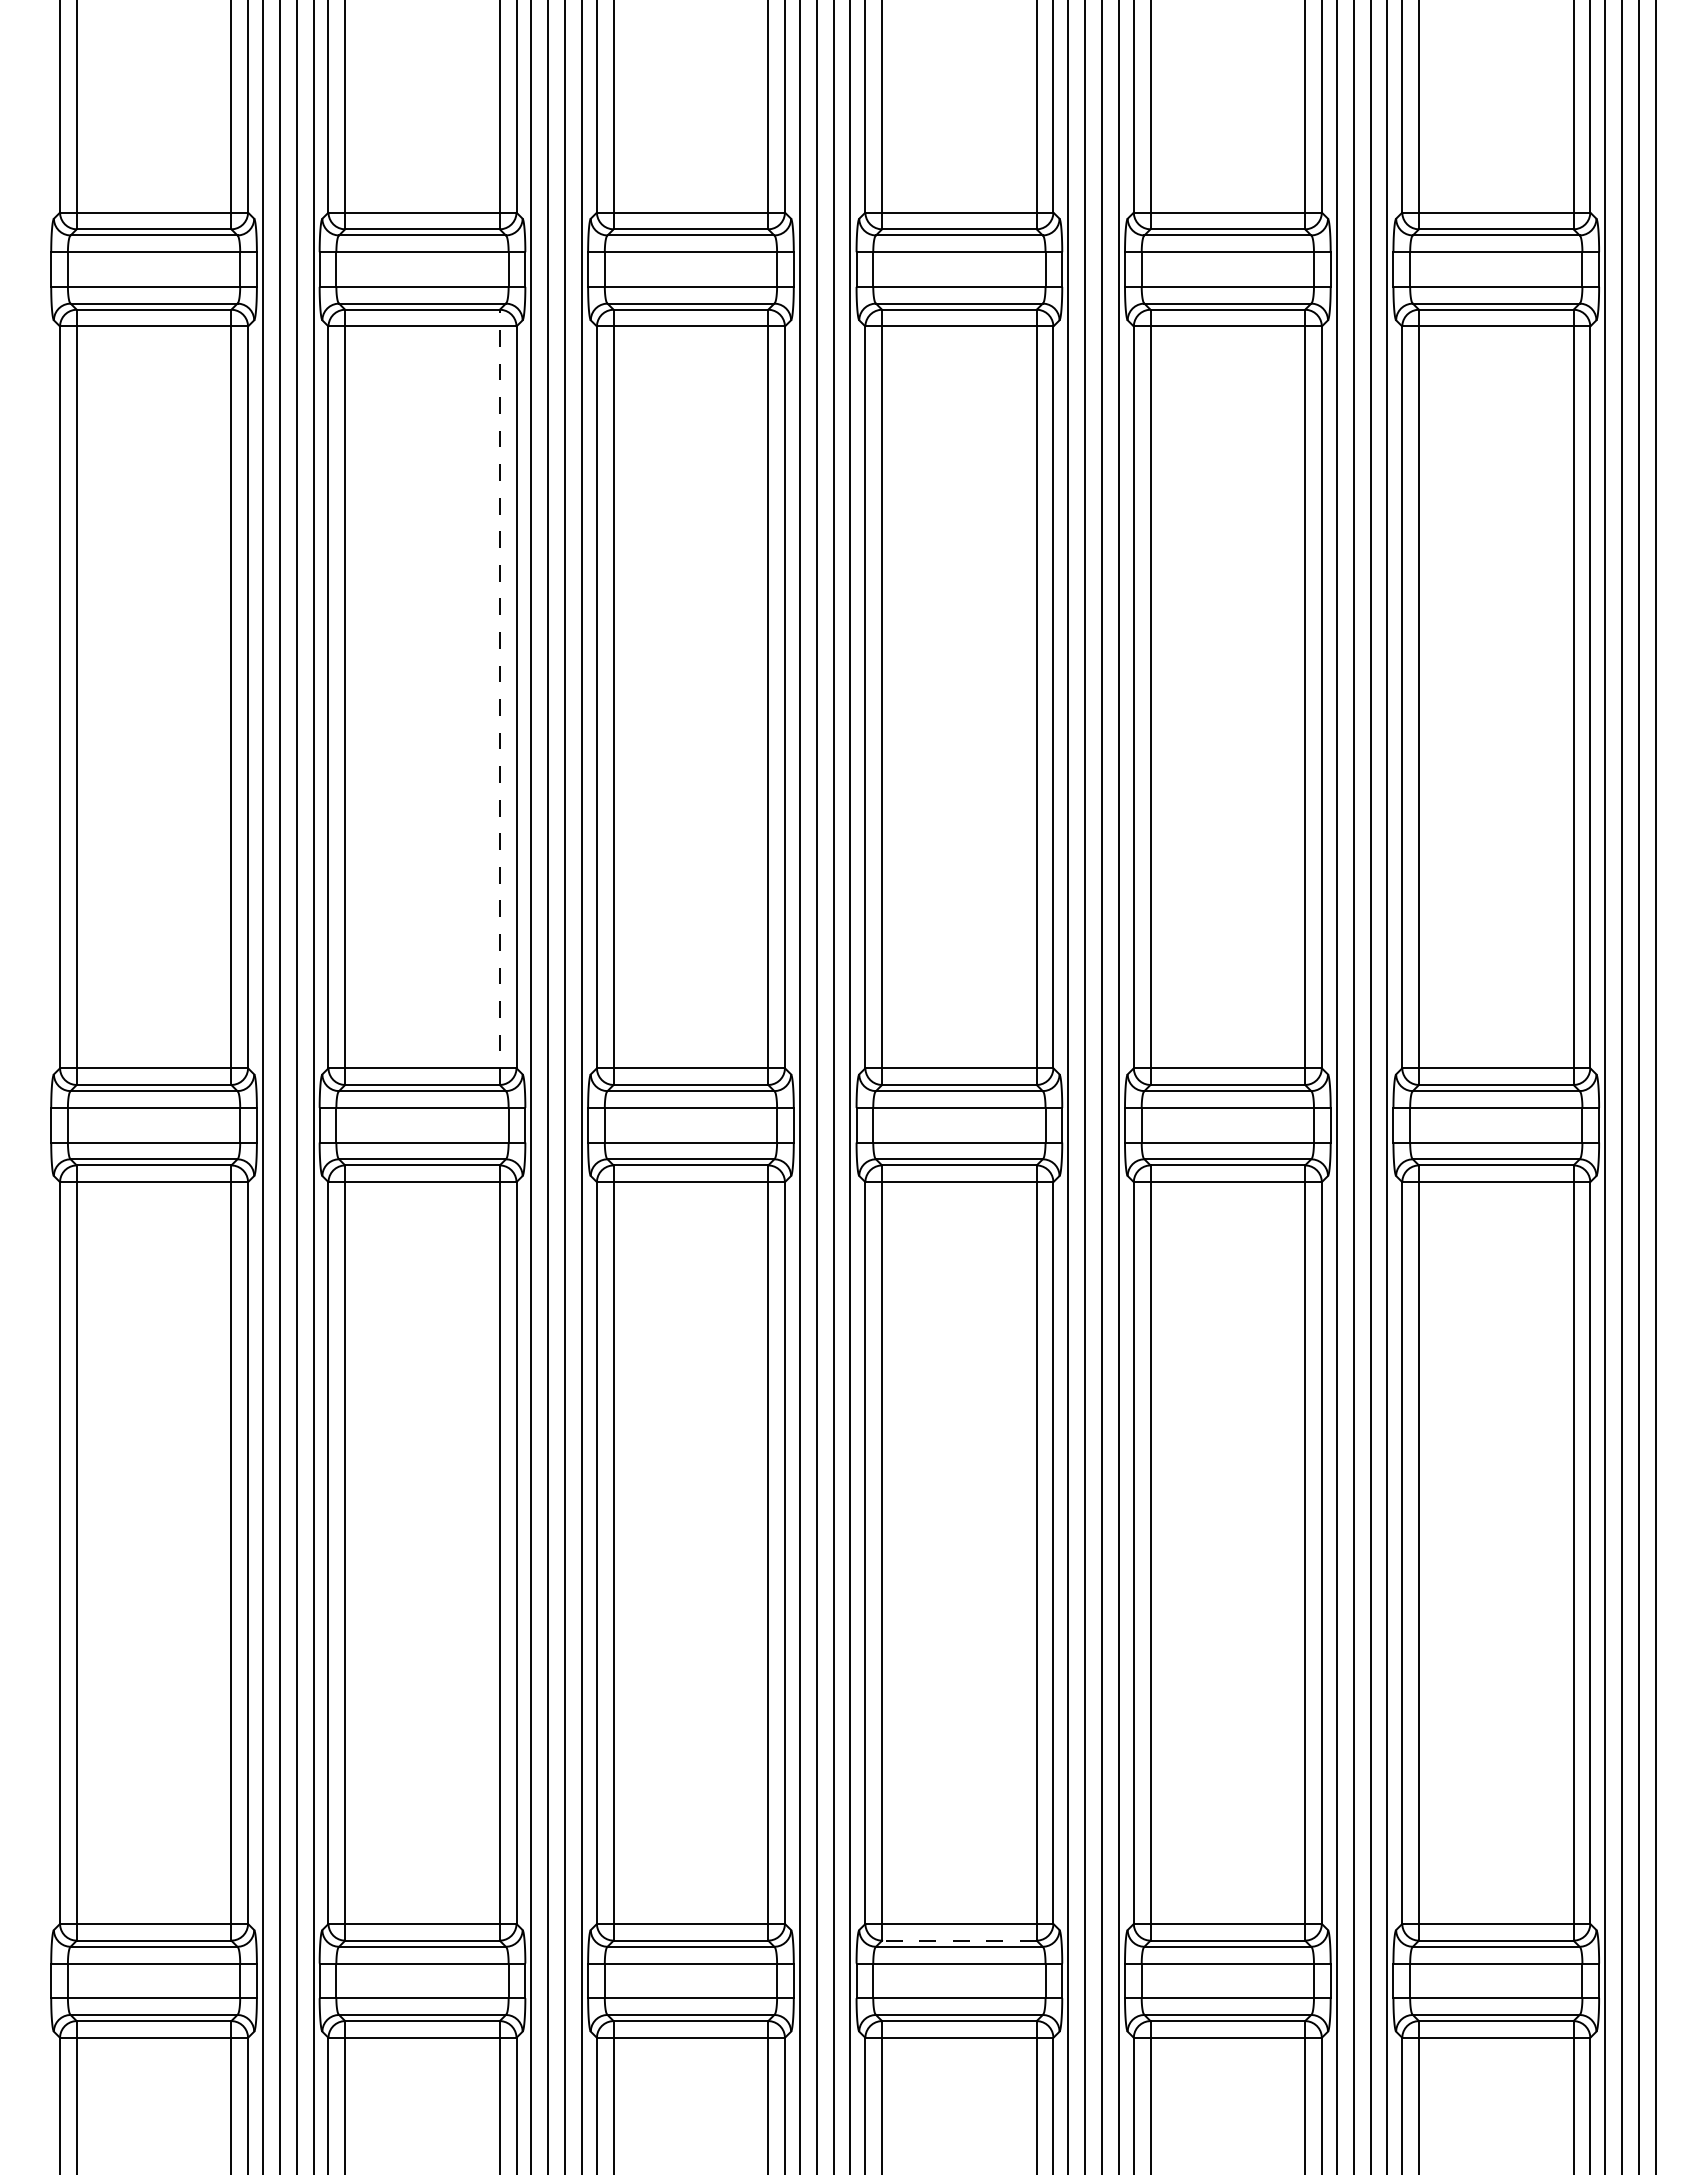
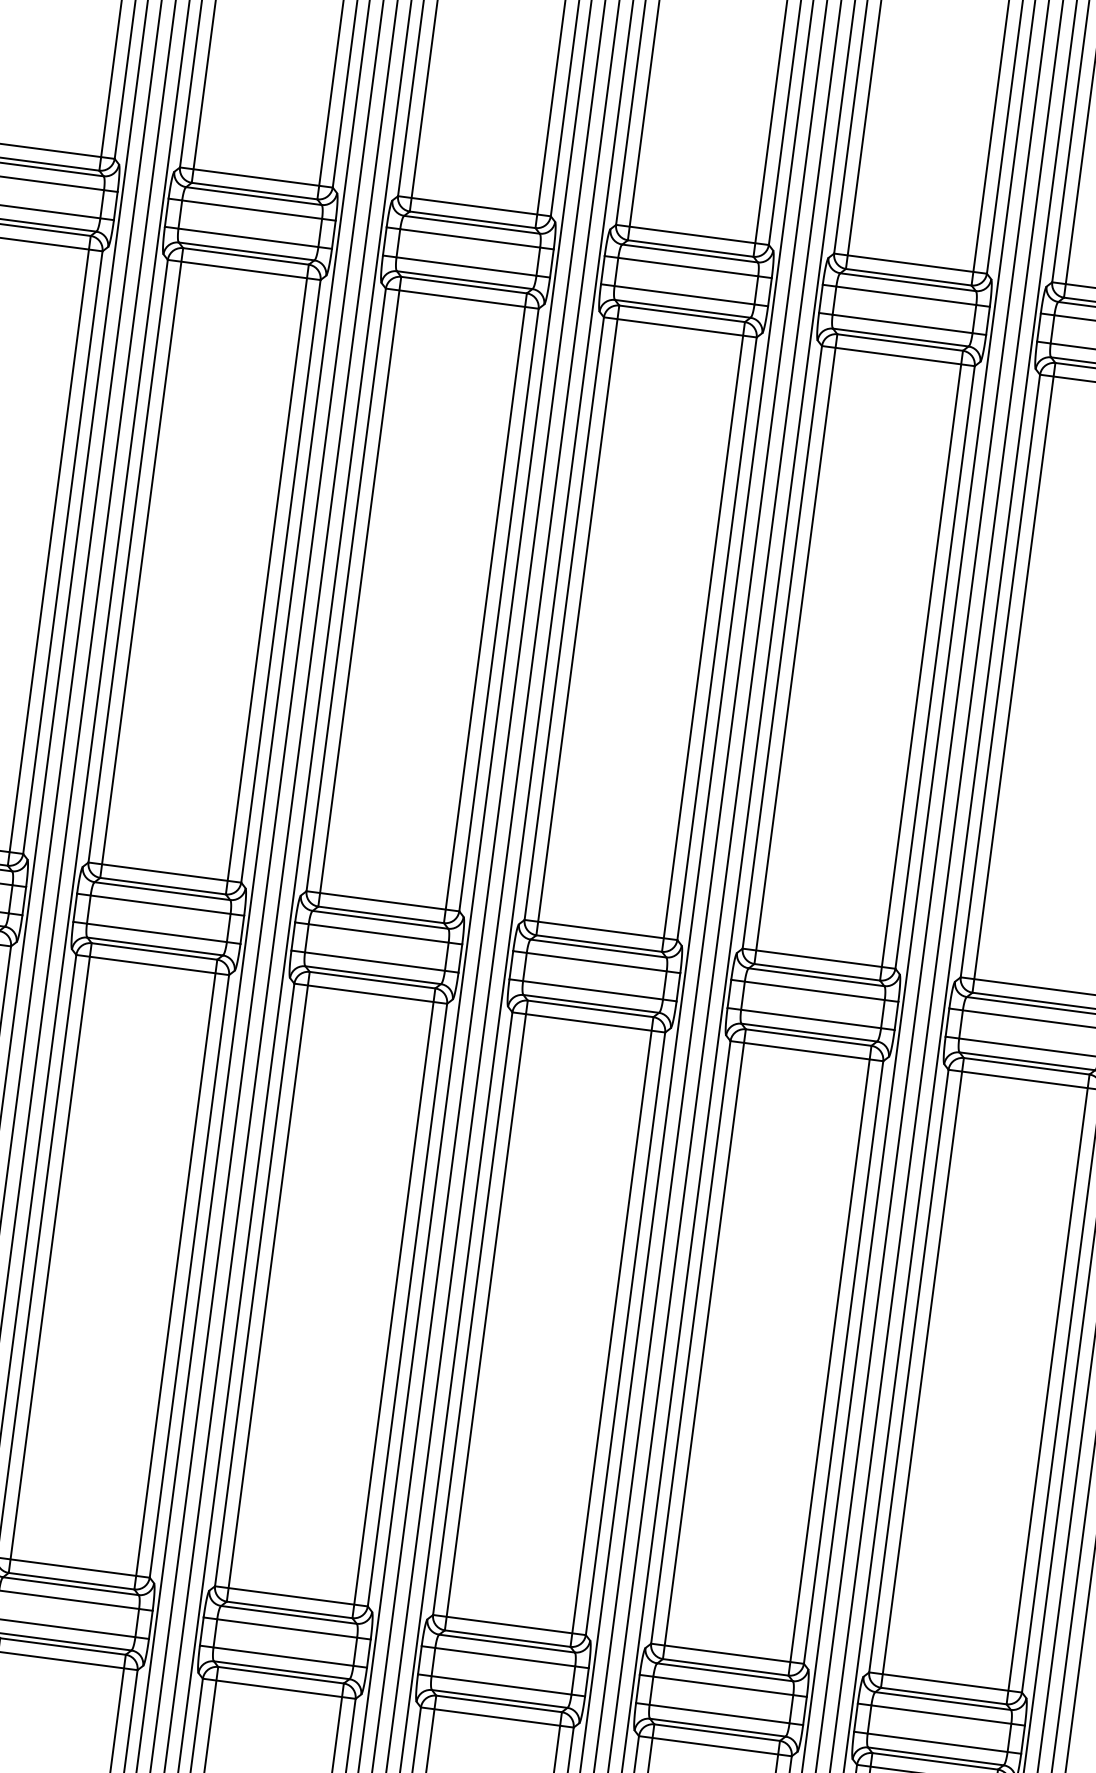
line: (499, 697) -> (267, 579), dashed -> solid
line: (958, 1940) -> (506, 1638), dashed -> solid

